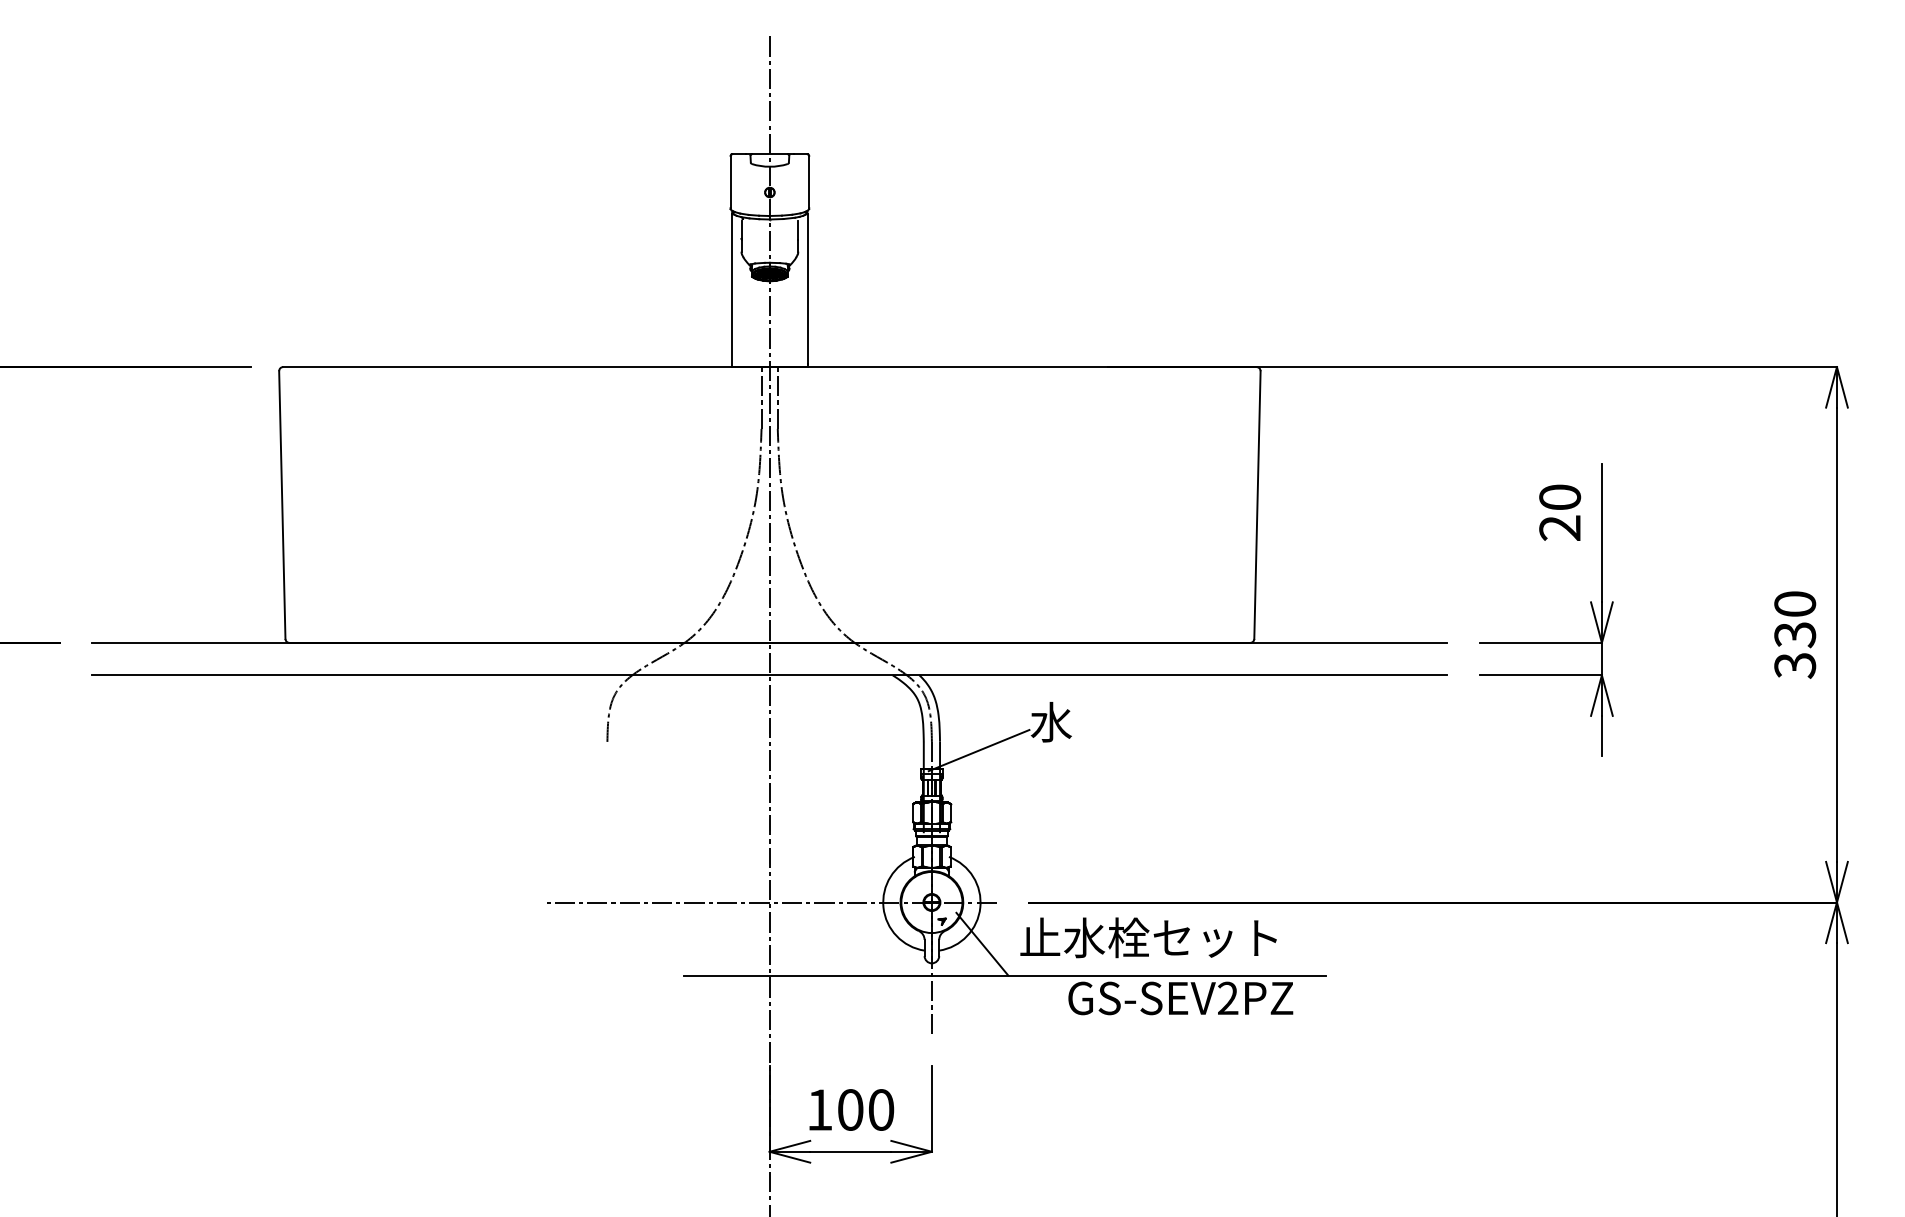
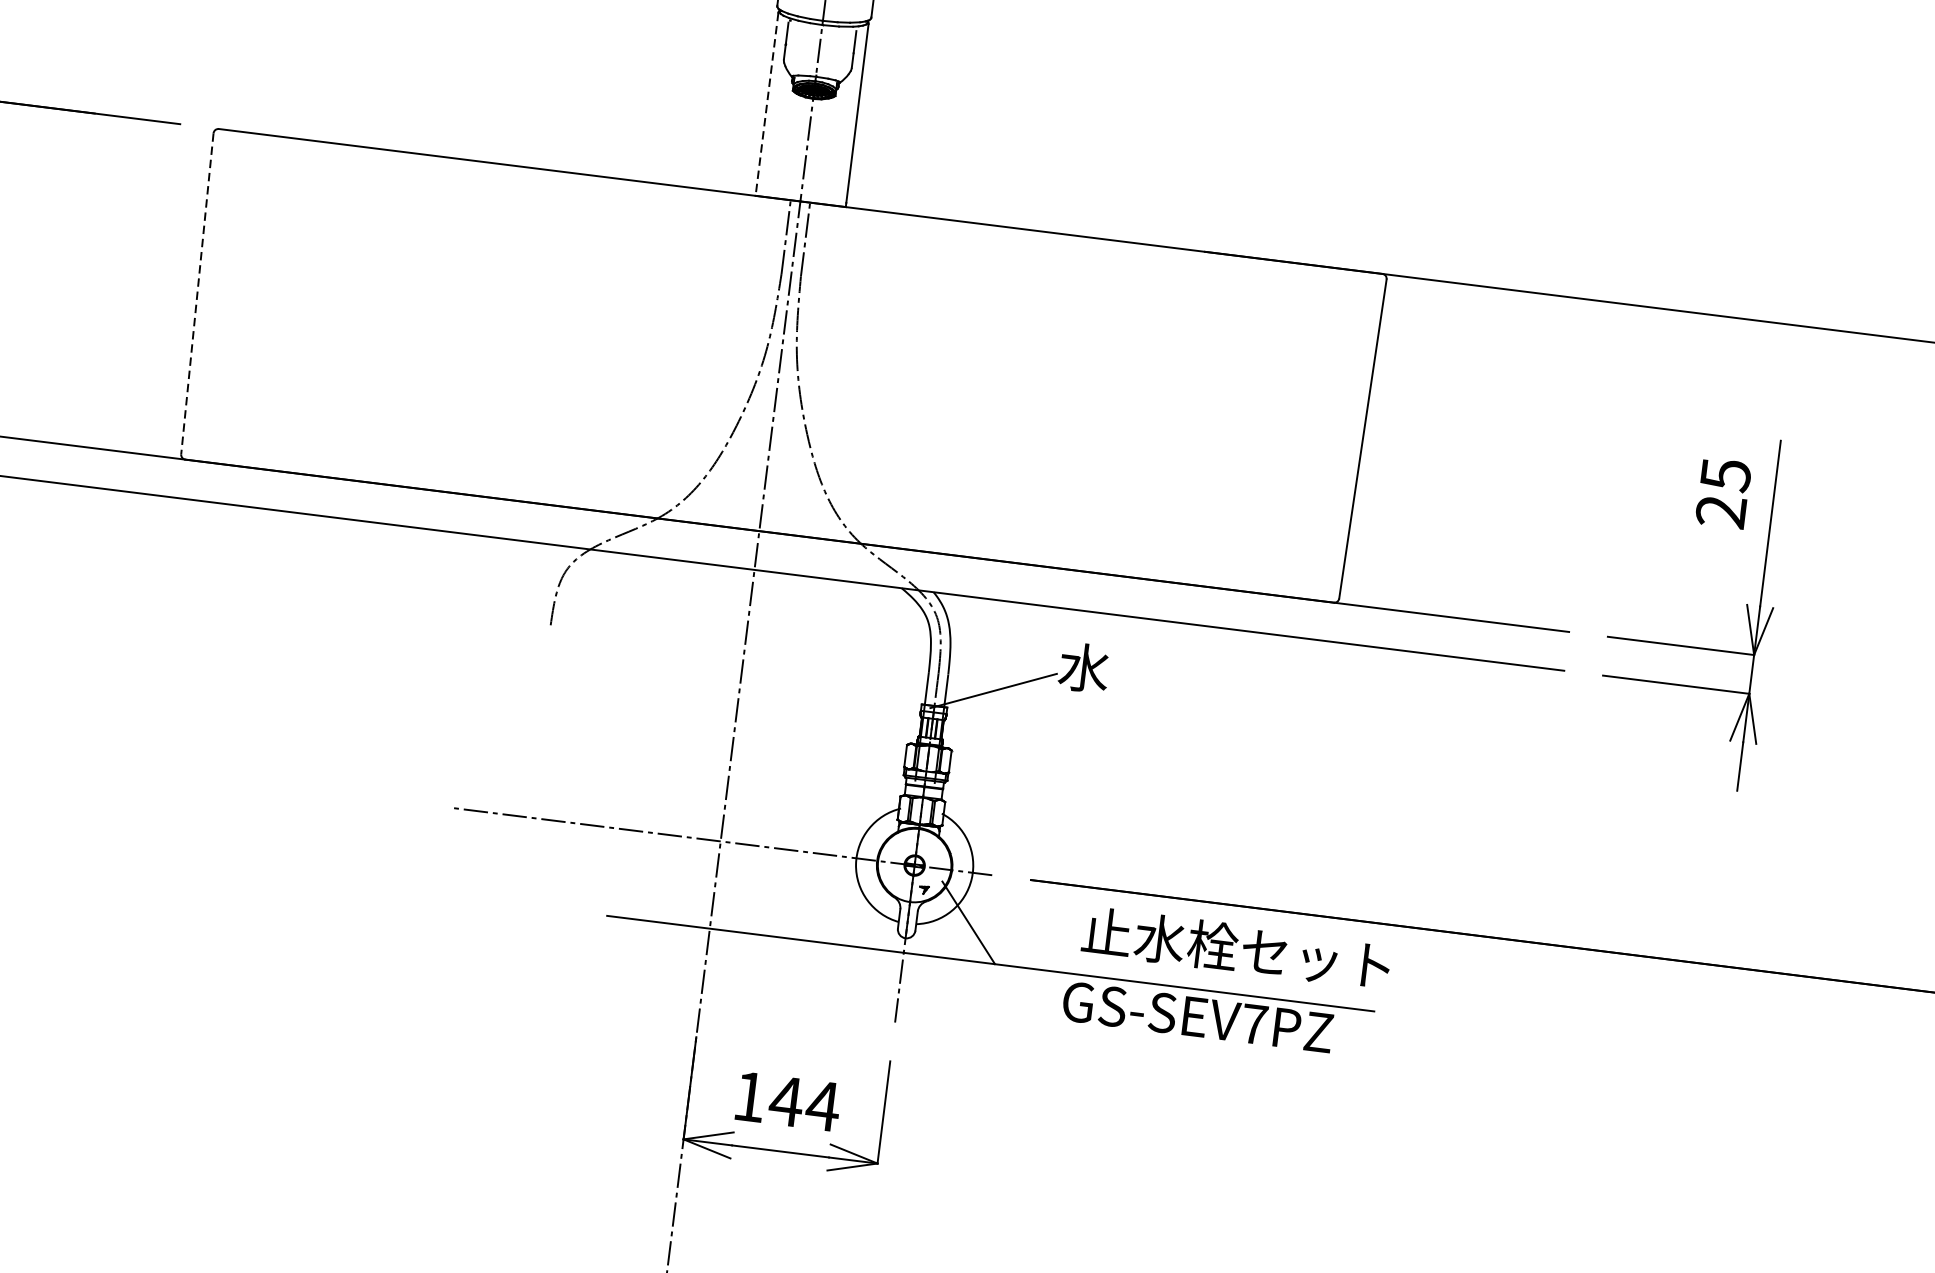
line: (732, 290) -> (767, 104), solid -> dashed
text: (1560, 497) -> (1726, 475), 20 -> 25
line: (282, 505) -> (197, 294), solid -> dashed
text: (1148, 937) -> (1236, 948), moved
text: (1228, 997) -> (1255, 1023), GS-SEV2PZ -> GS-SEV7PZ
text: (865, 1109) -> (804, 1103), 100 -> 144

